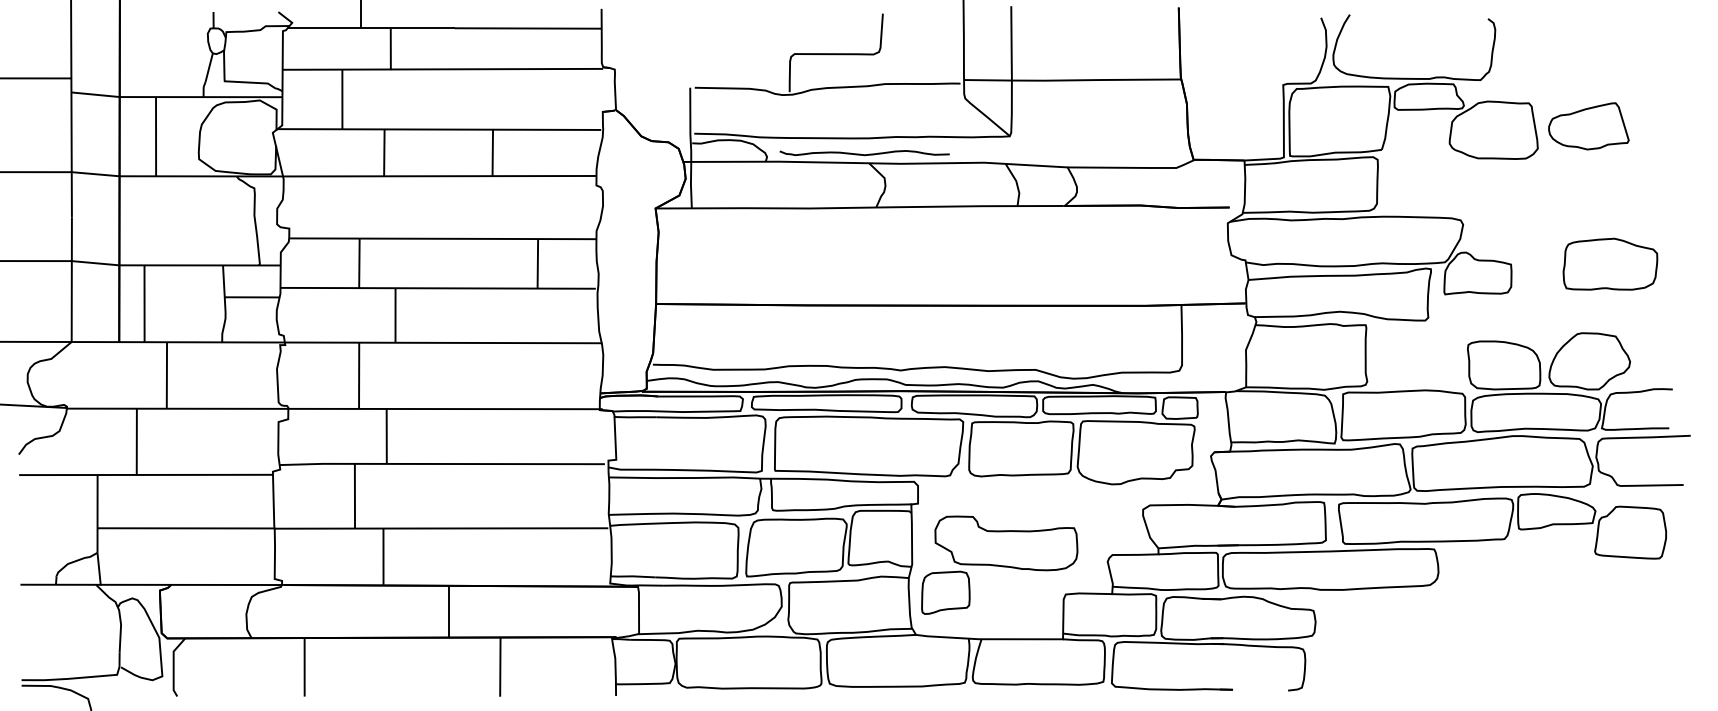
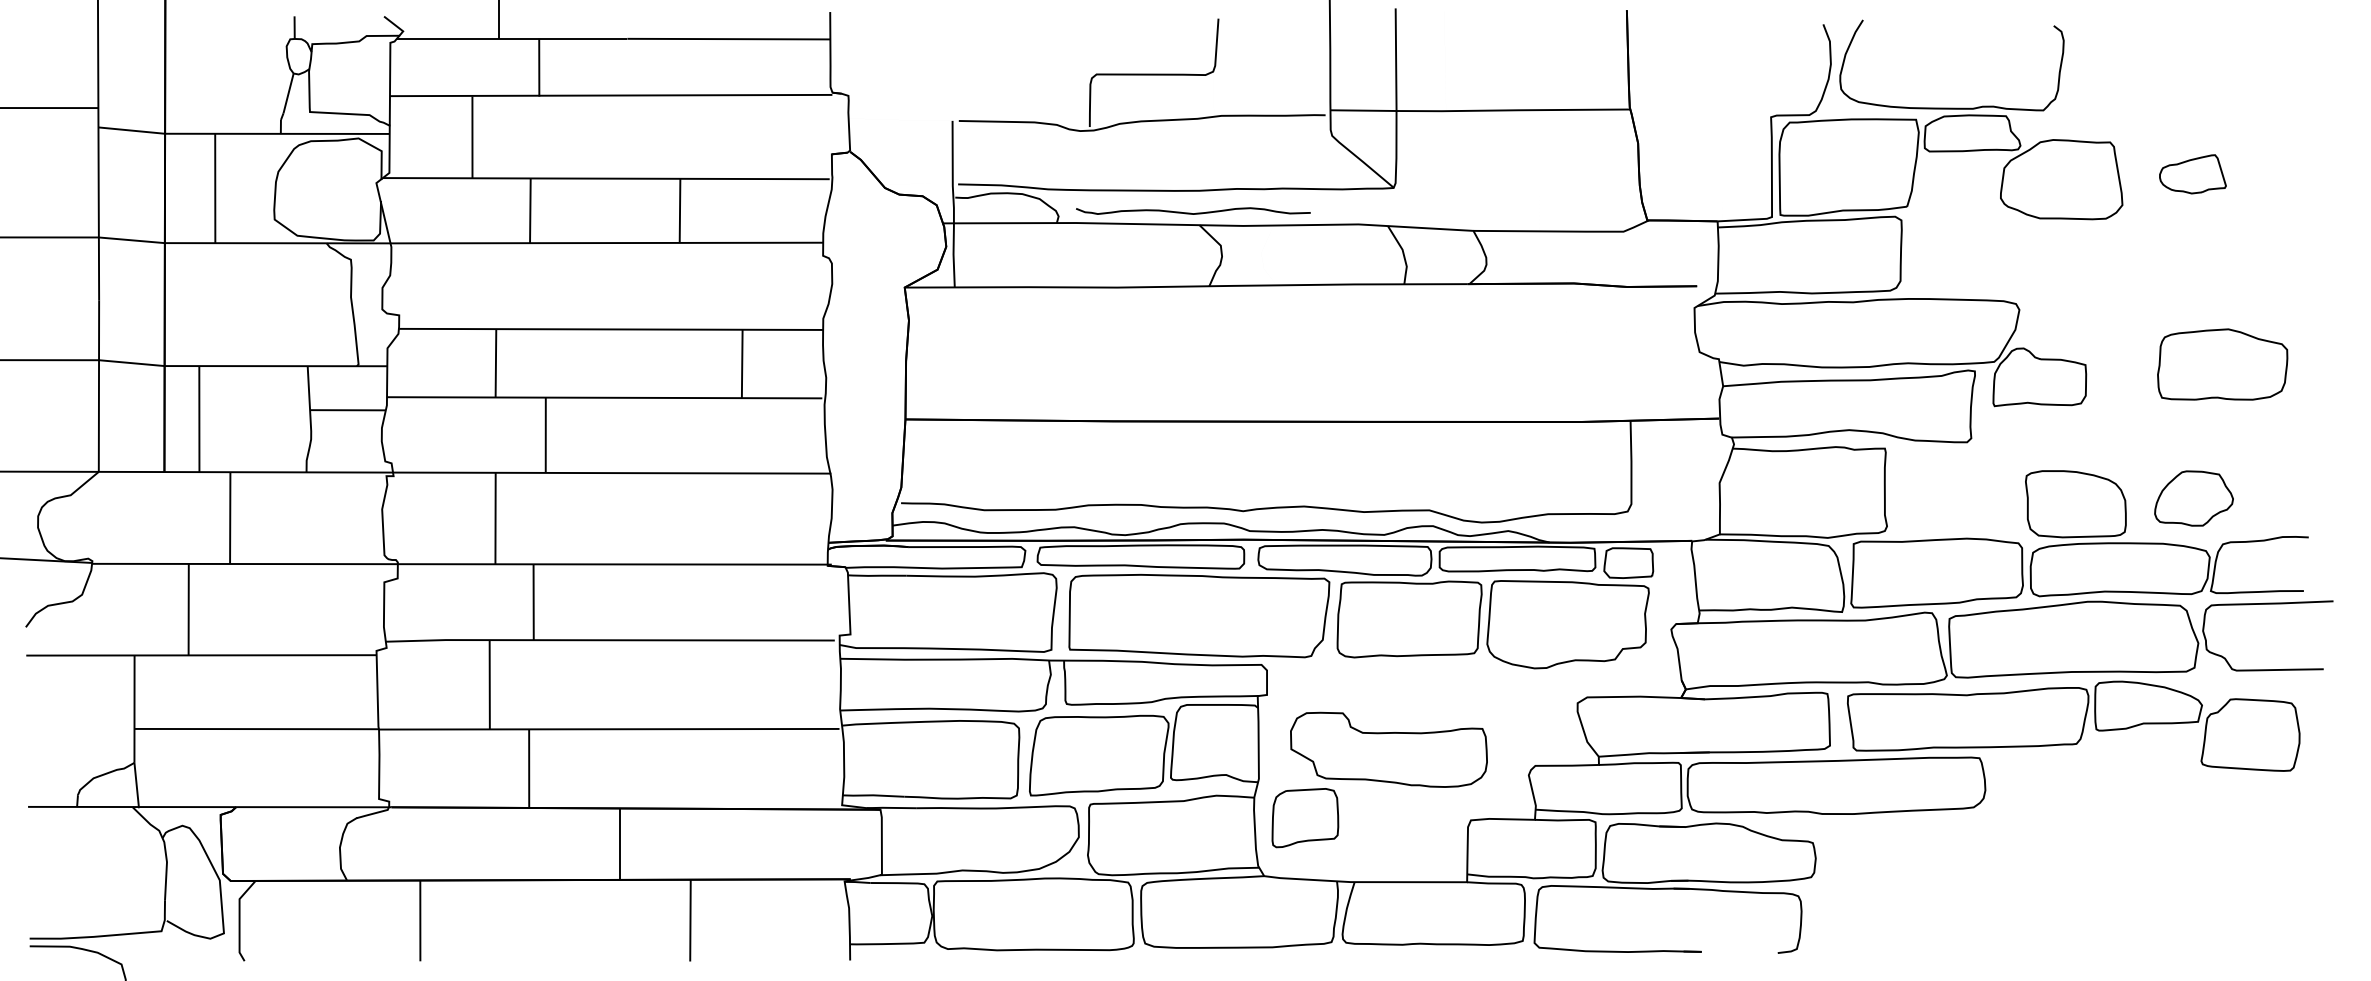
part: (1588, 126) -> (2192, 174), size x0.6
part: (1589, 361) -> (2193, 498), size x0.7

